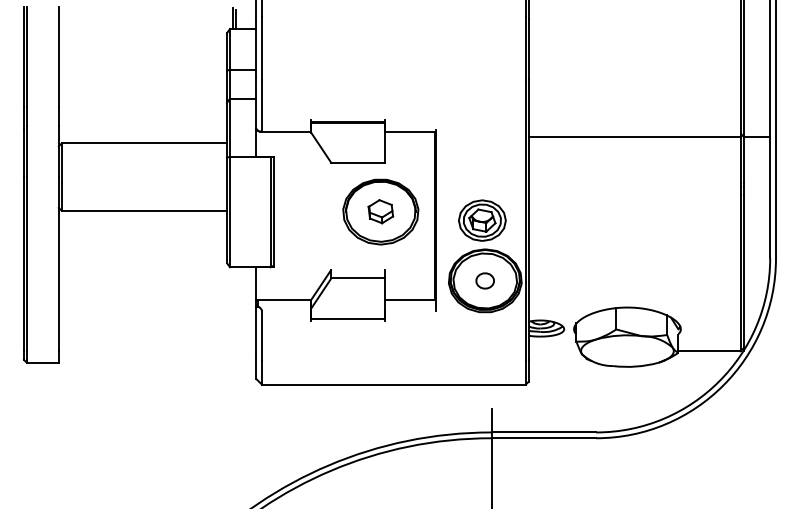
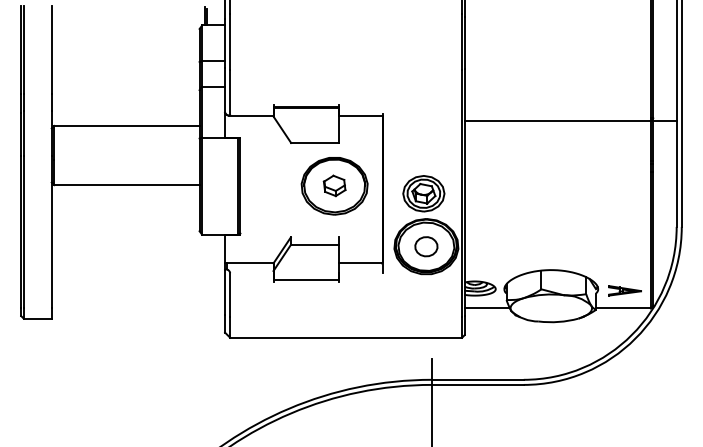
part: (484, 280) -> (425, 246), size x1.43
part: (711, 330) -> (625, 290), added
line: (554, 351) -> (487, 308), added

